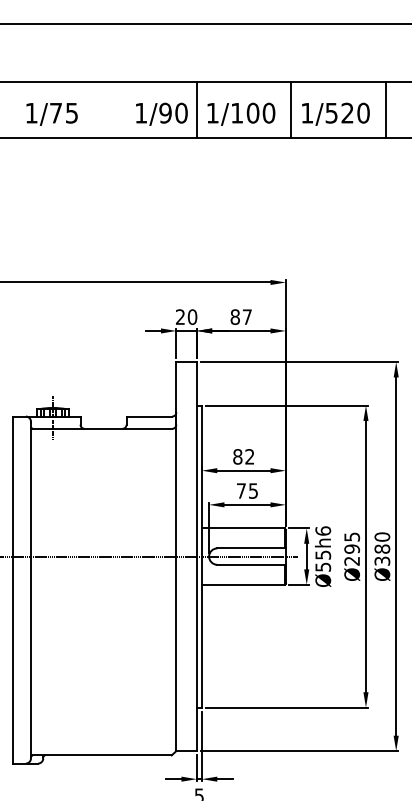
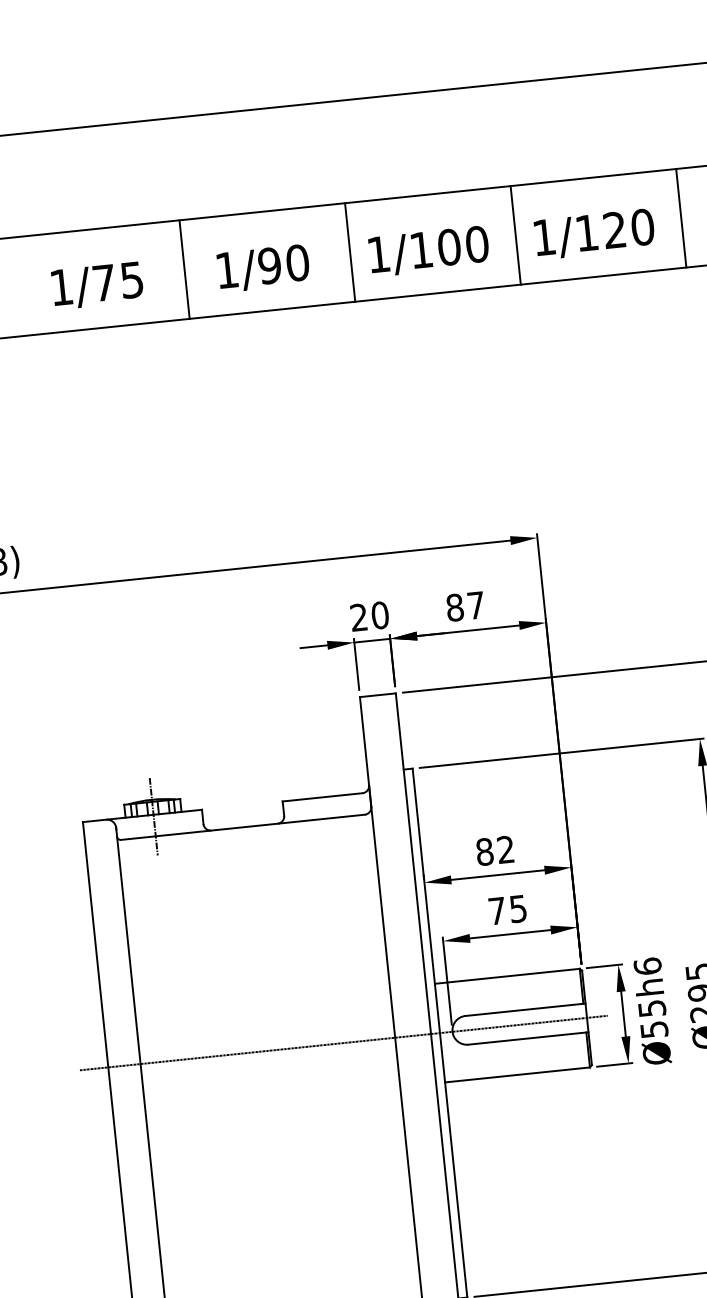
line: (102, 110) -> (185, 269), added
text: (161, 113) -> (262, 267), moved
text: (331, 113) -> (586, 233), 1/520 -> 1/120

